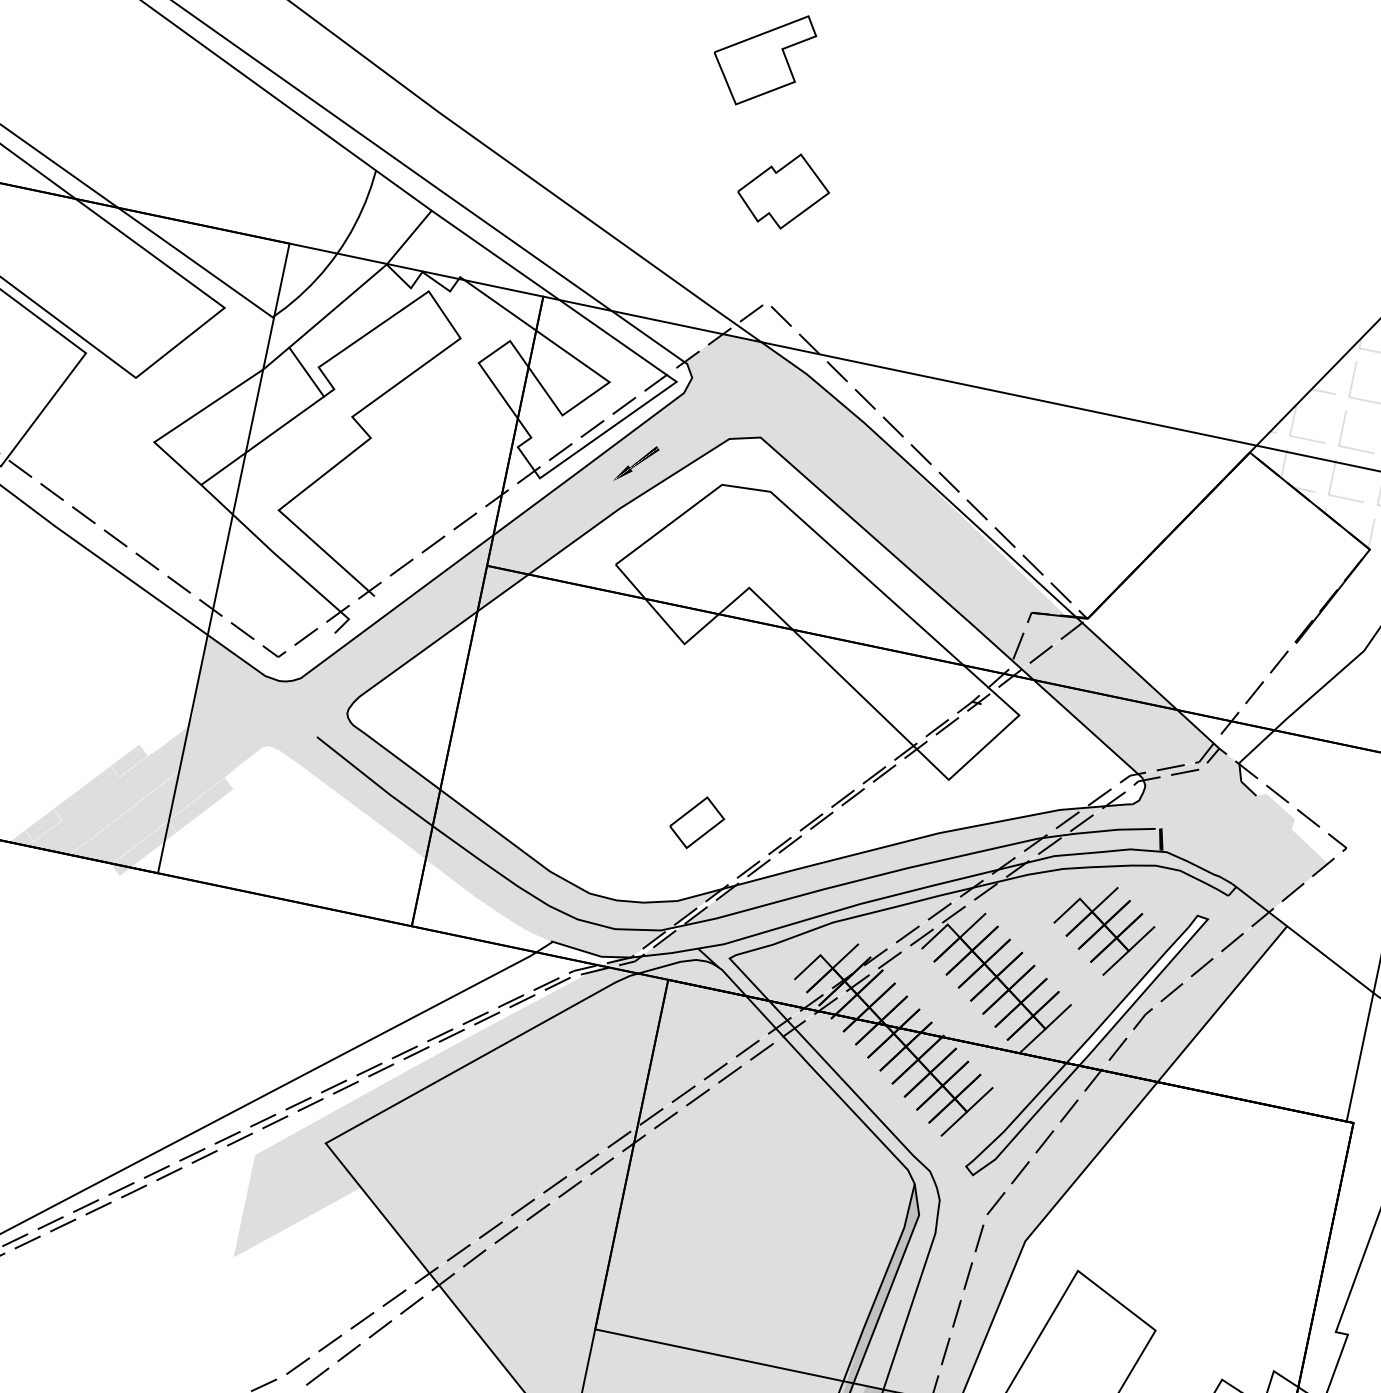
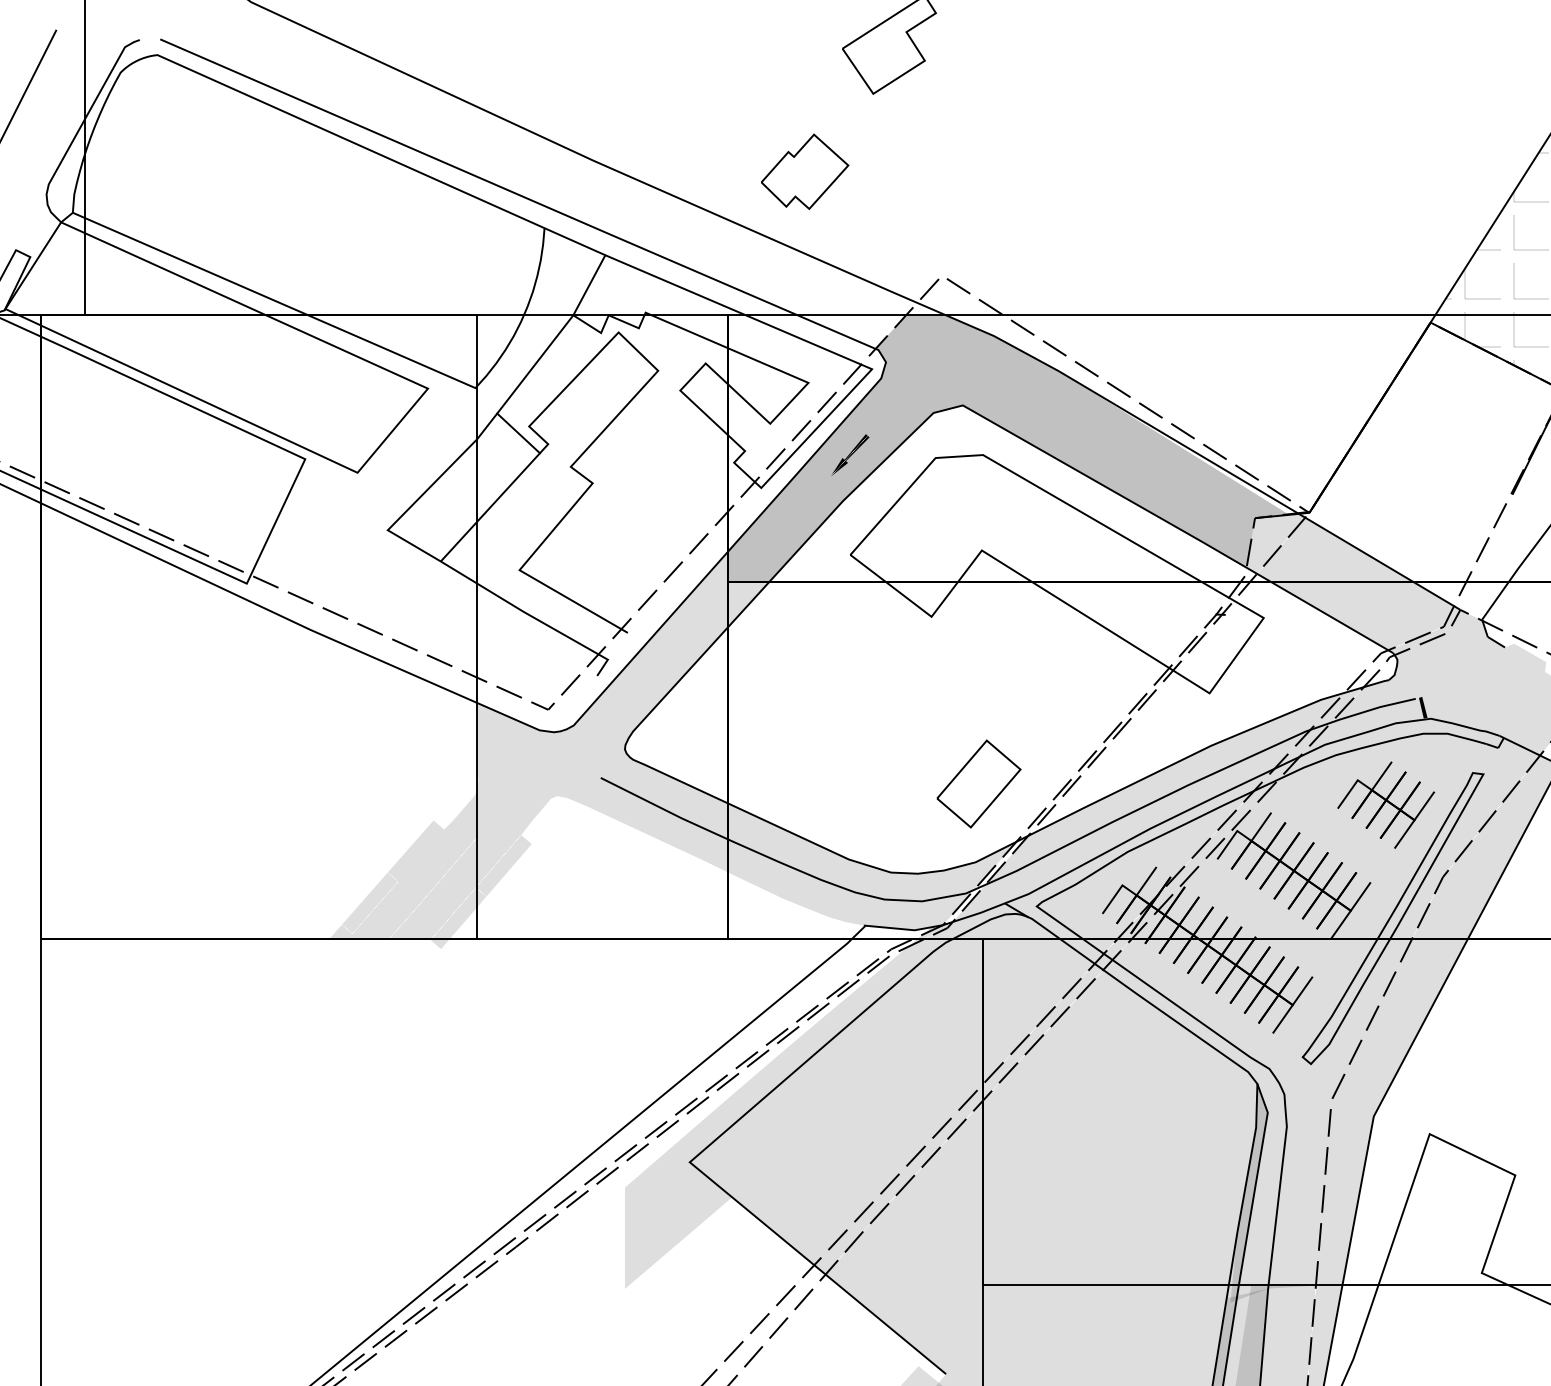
part: (784, 189) -> (805, 171), moved
fill: (797, 489) -> (1008, 447), added
part: (696, 822) -> (978, 783), size x1.67
fill: (1137, 990) -> (1430, 855), added

